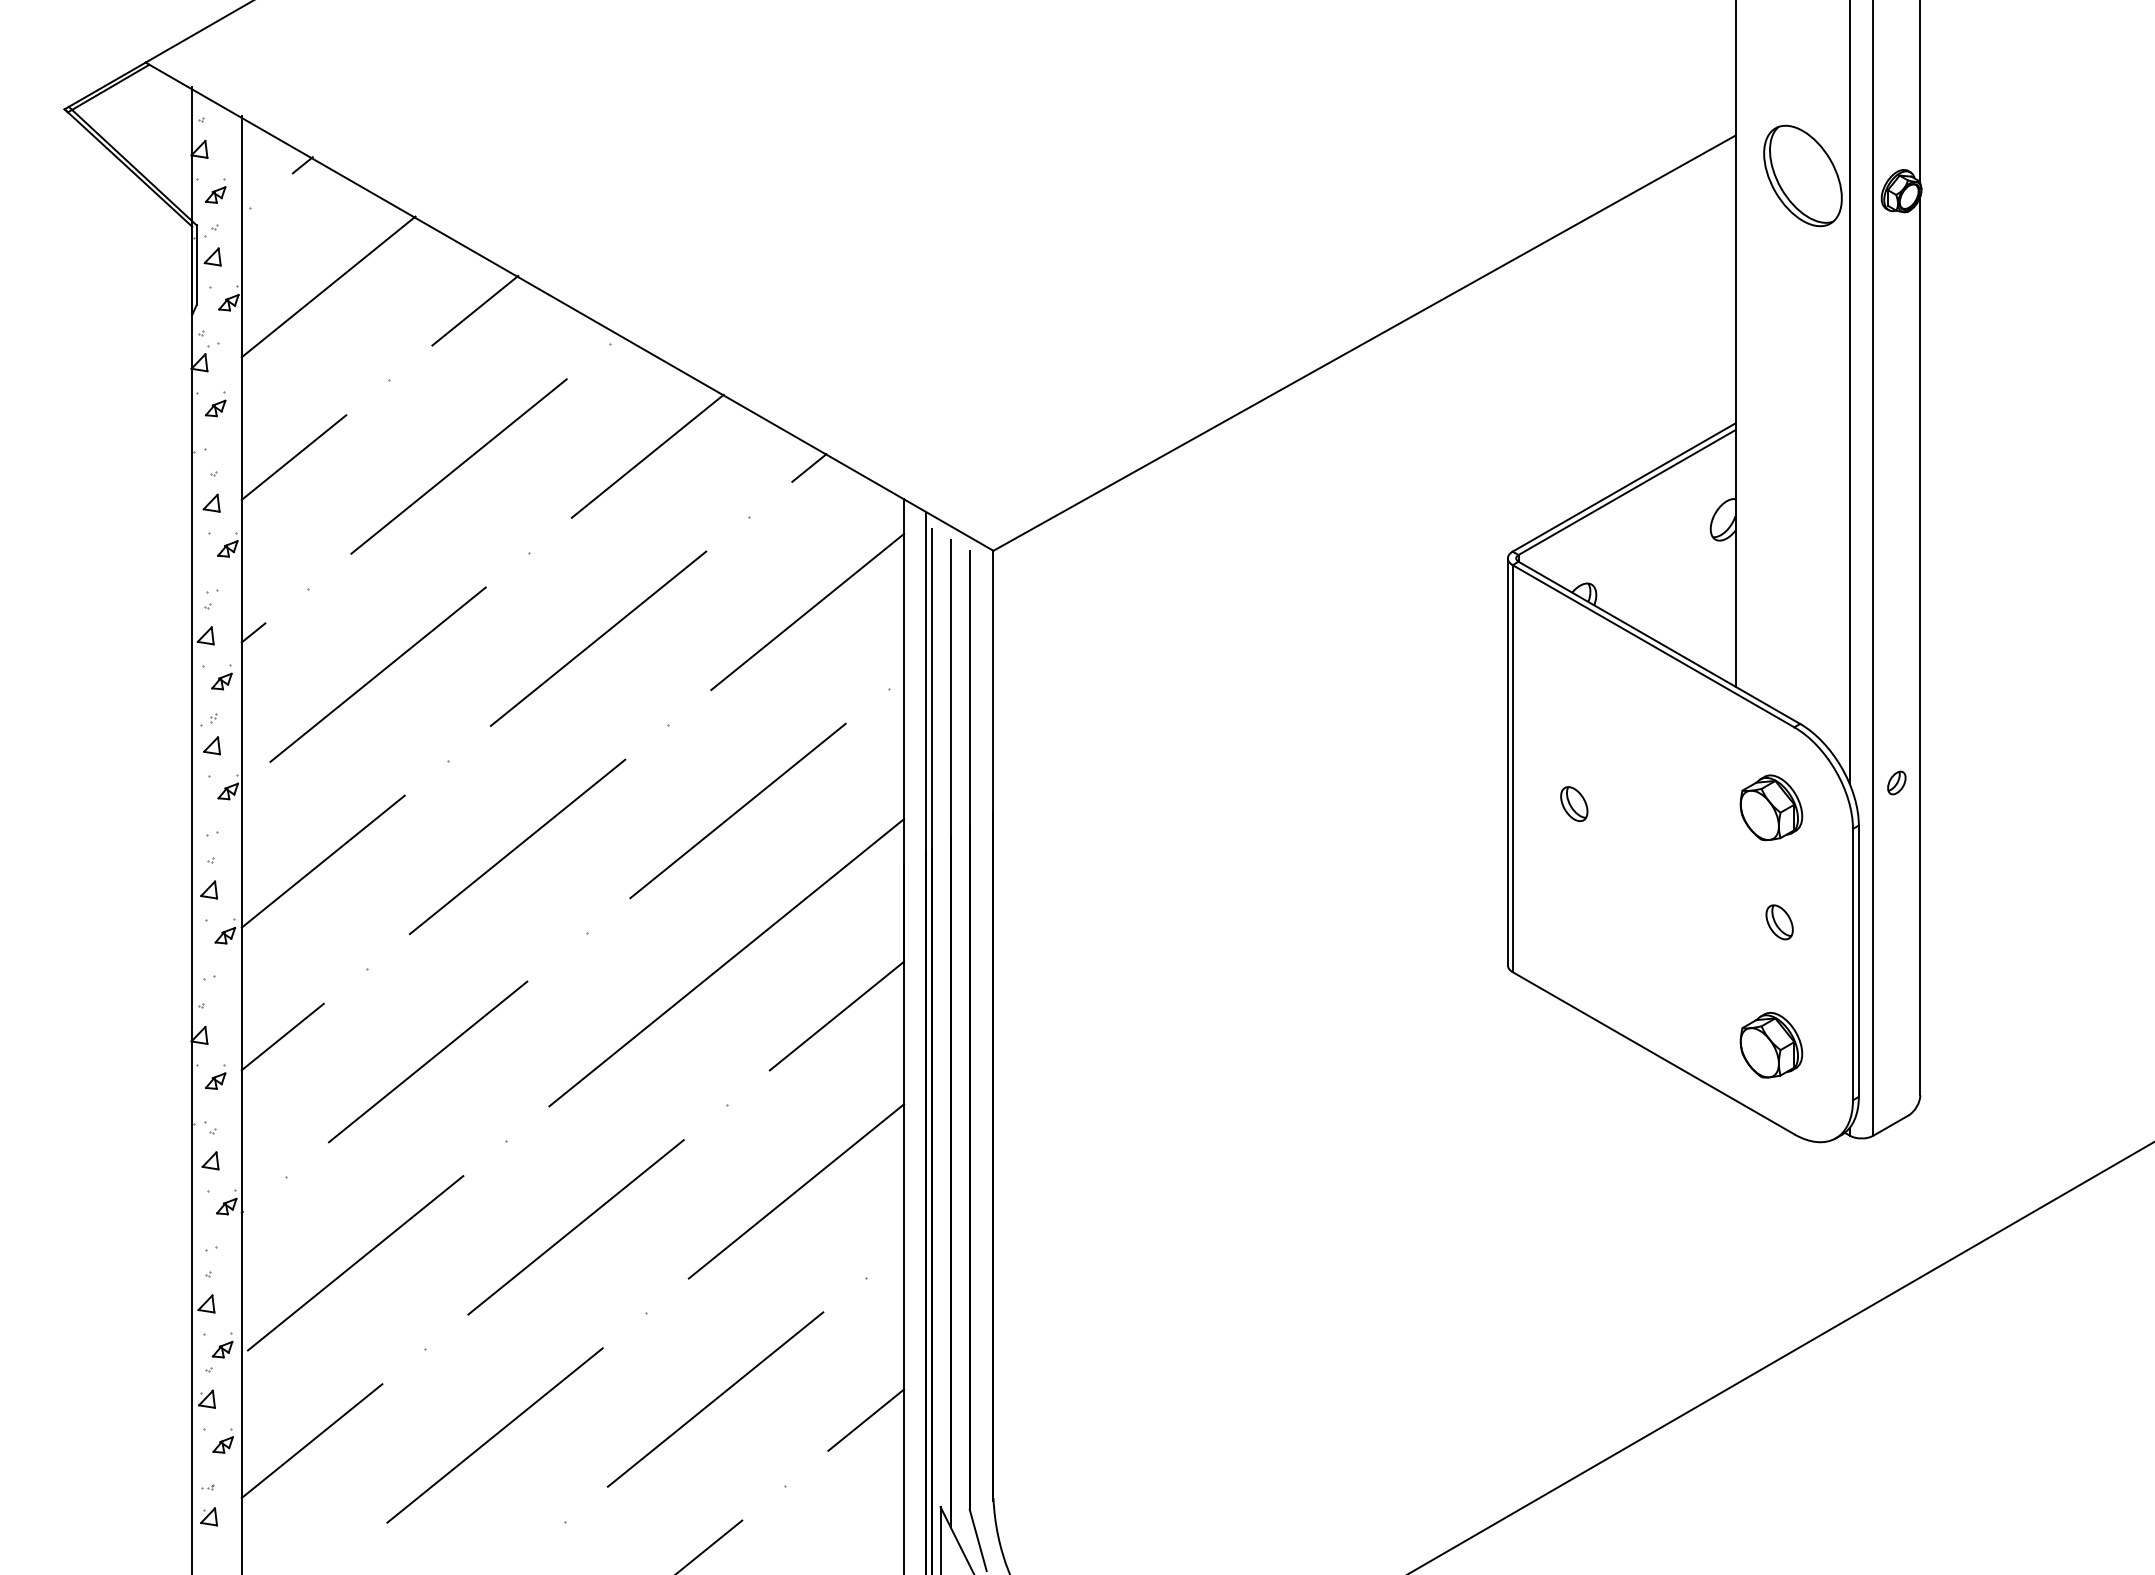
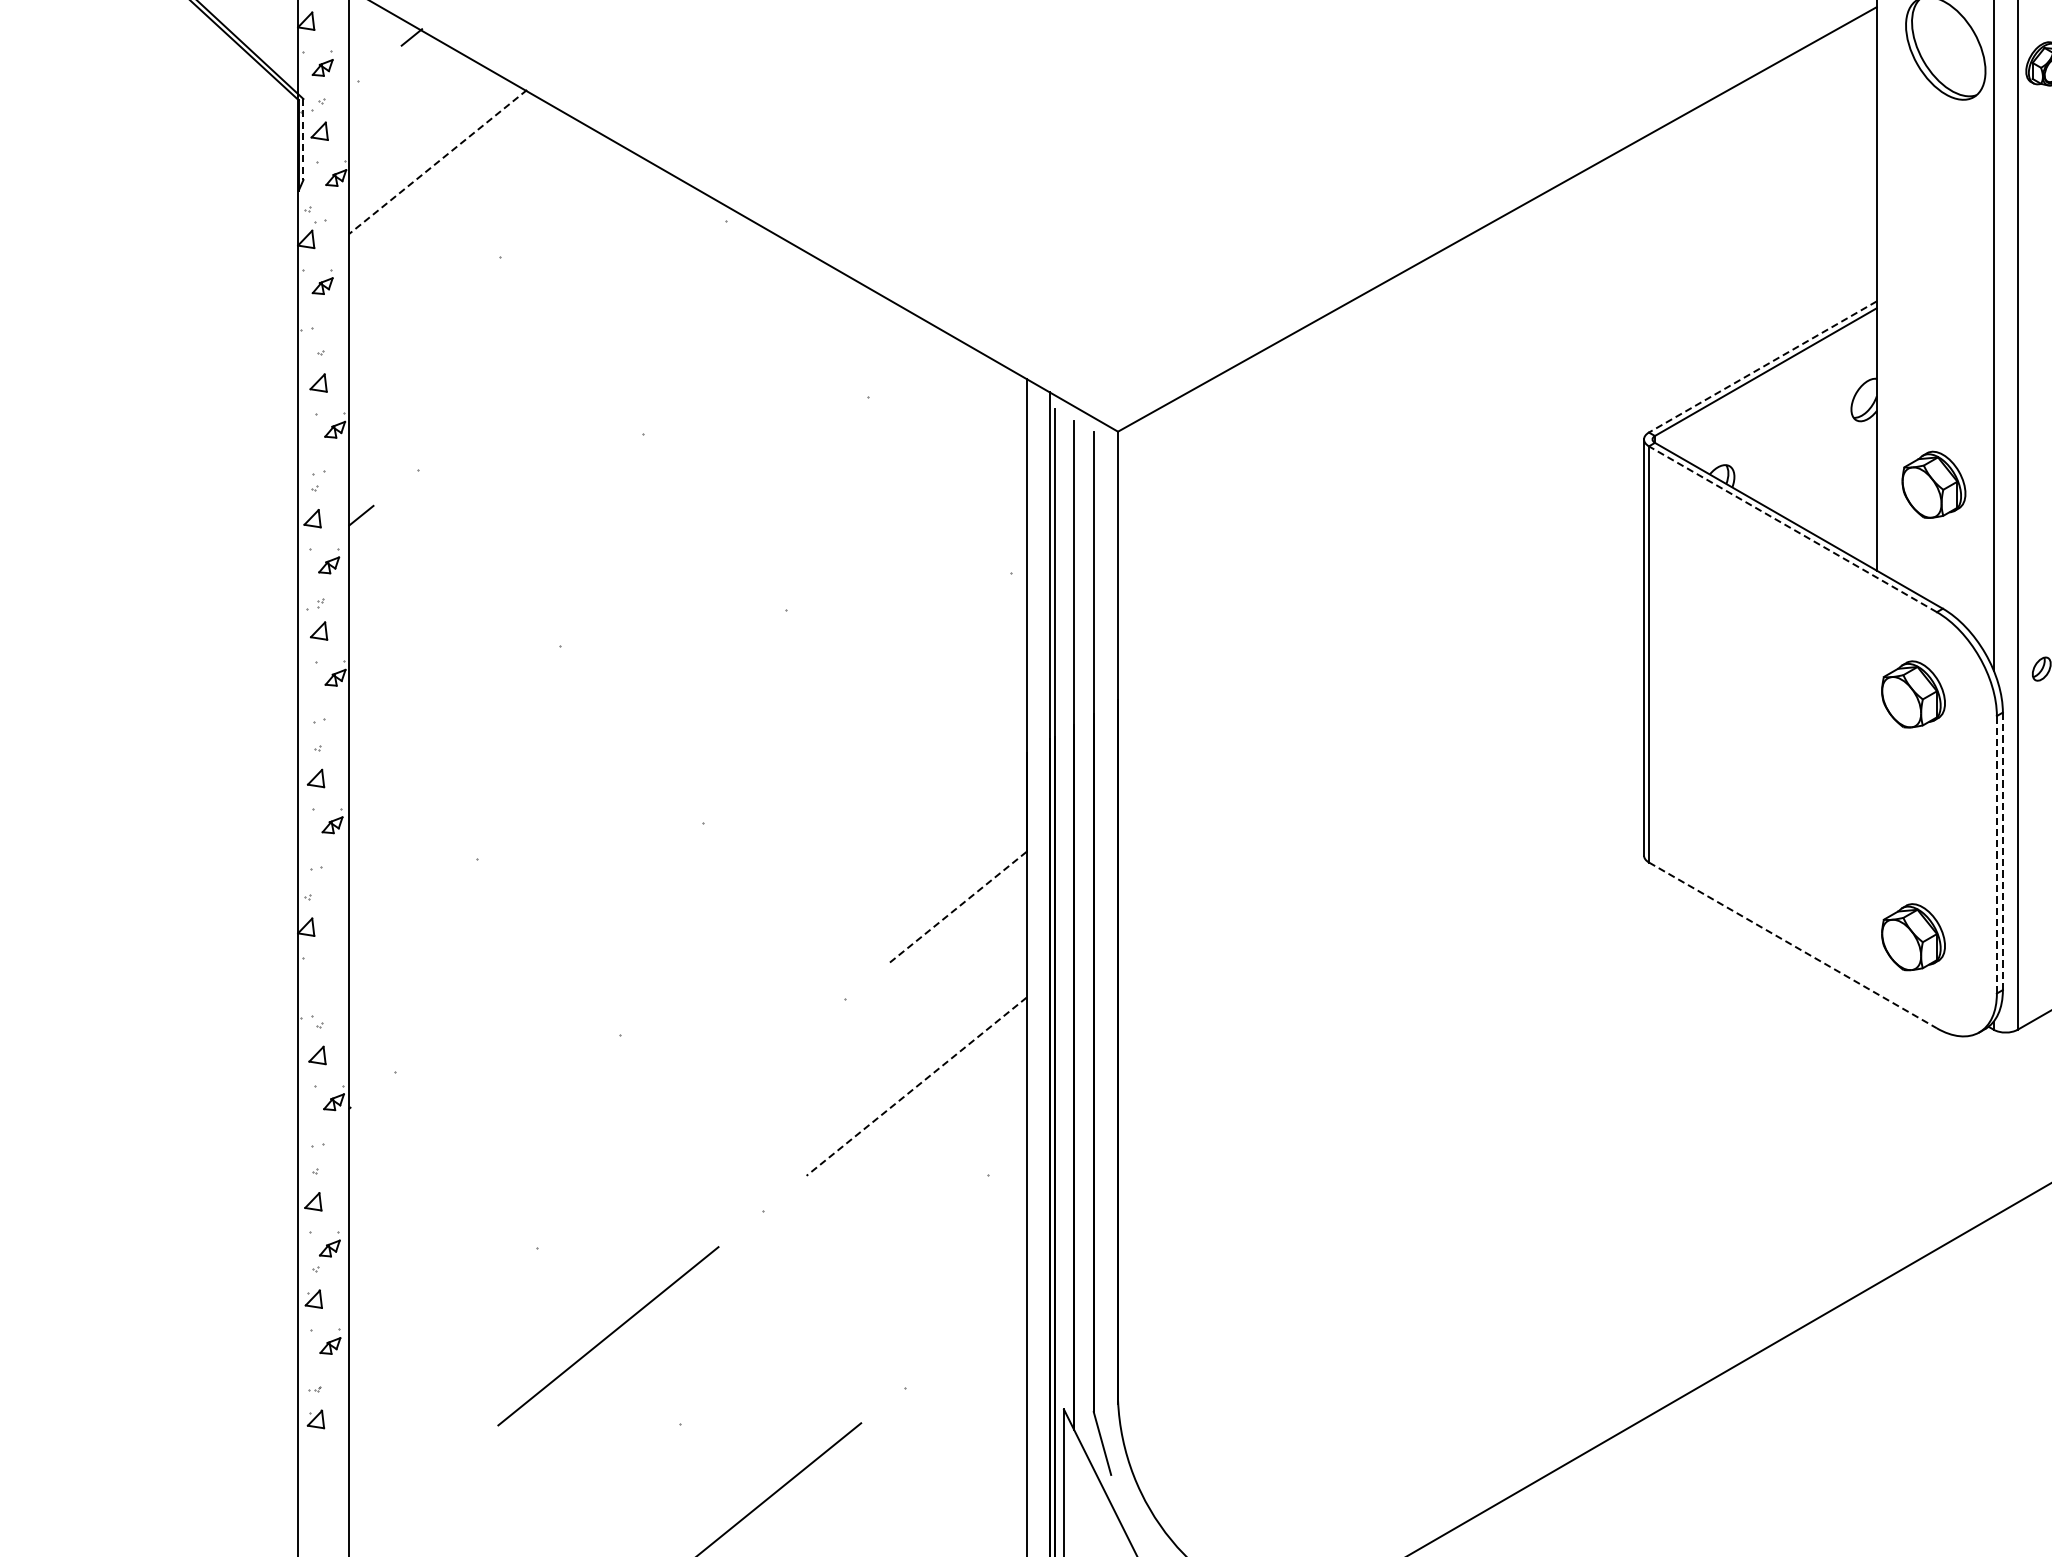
line: (196, 265) -> (303, 139), solid -> dashed
line: (328, 286) -> (438, 161), solid -> dashed
line: (475, 310) -> (588, 185), removed
line: (647, 455) -> (764, 334), removed
line: (293, 457) -> (402, 336), removed
line: (458, 466) -> (571, 345), removed
line: (809, 467) -> (929, 346), removed
line: (1624, 487) -> (1763, 366), solid -> dashed
part: (1791, 602) -> (1934, 484), added
line: (807, 611) -> (927, 493), removed
line: (598, 638) -> (714, 521), removed
line: (1653, 646) -> (1792, 529), solid -> dashed
line: (377, 674) -> (488, 558), removed
part: (1574, 804) -> (1712, 691), removed
line: (737, 810) -> (856, 697), removed
line: (517, 846) -> (631, 734), removed
line: (322, 861) -> (431, 749), removed
part: (1779, 922) -> (1921, 811), removed
line: (1858, 961) -> (2002, 851), solid -> dashed
line: (726, 962) -> (845, 852), removed
line: (1852, 964) -> (1996, 854), solid -> dashed
line: (836, 1016) -> (957, 907), solid -> dashed
line: (282, 1036) -> (391, 928), removed
line: (1653, 1053) -> (1792, 945), solid -> dashed
line: (427, 1061) -> (539, 953), removed
part: (215, 1076) -> (322, 969), removed
line: (796, 1191) -> (916, 1086), solid -> dashed
line: (575, 1227) -> (690, 1123), removed
line: (355, 1263) -> (465, 1160), removed
line: (715, 1399) -> (833, 1299), removed
line: (866, 1419) -> (988, 1319), removed
line: (311, 1441) -> (420, 1342), removed

